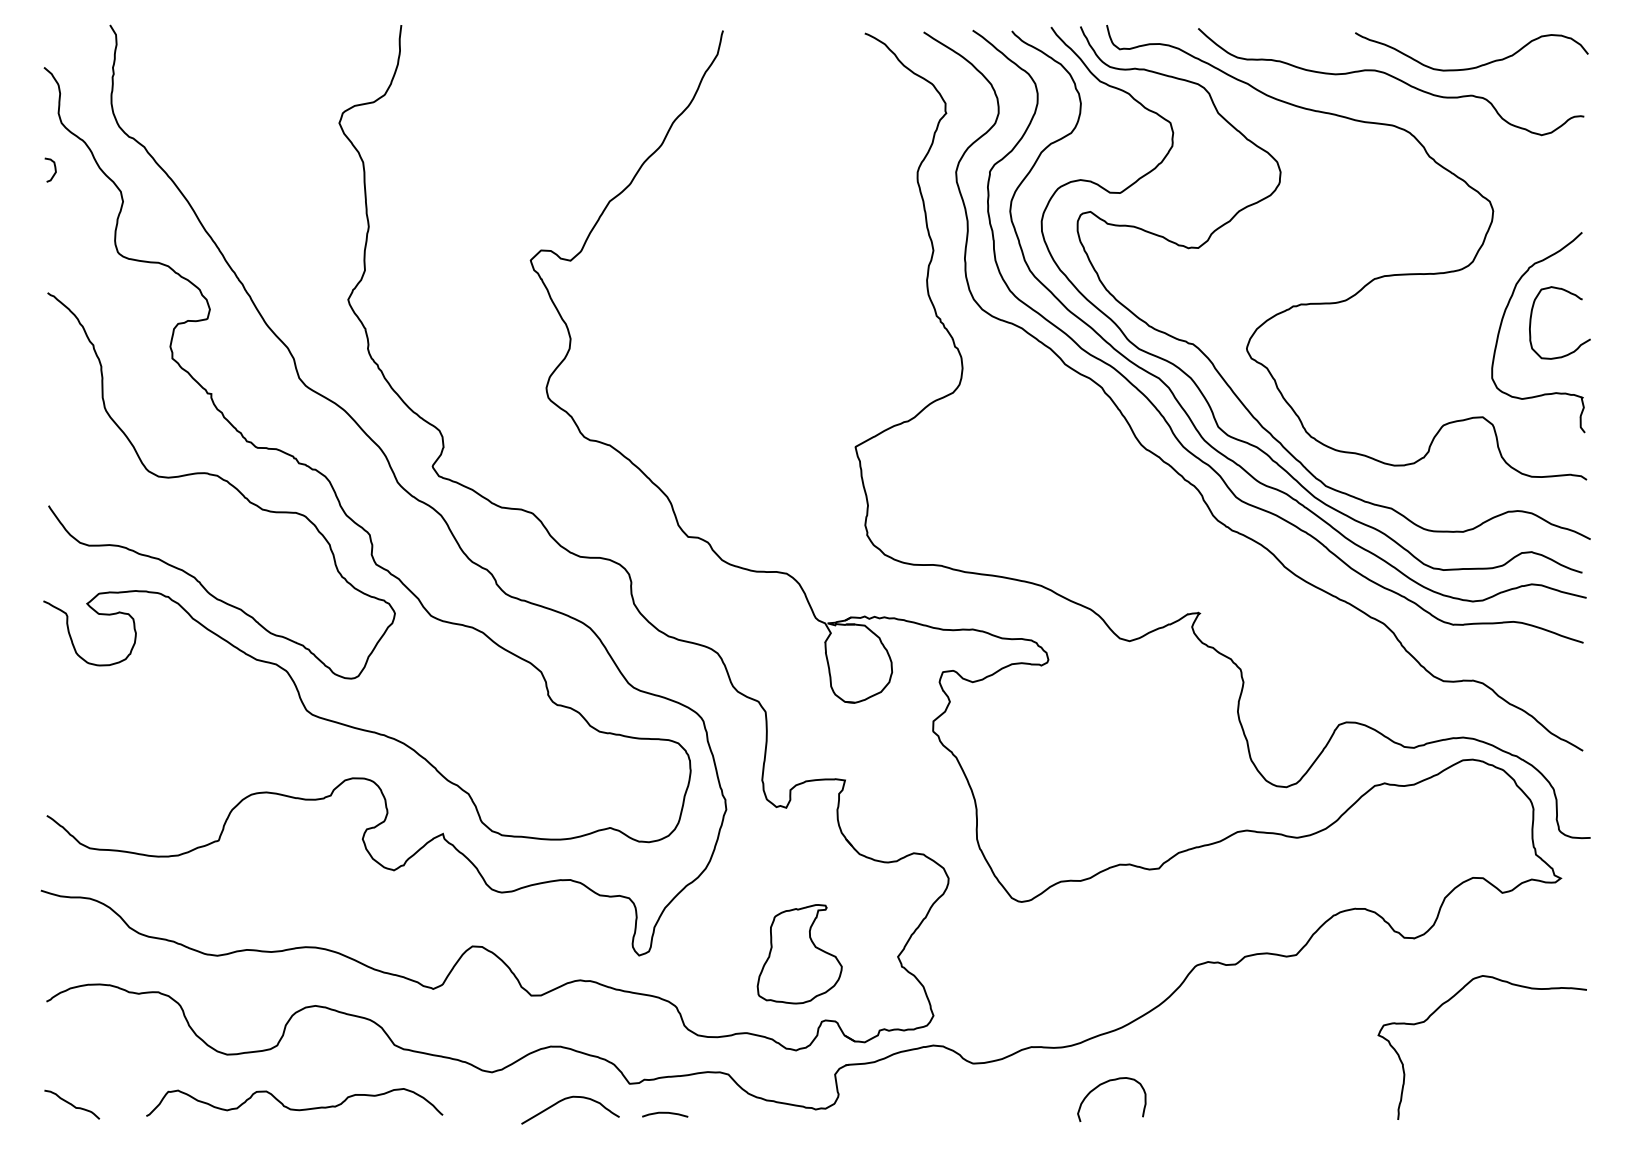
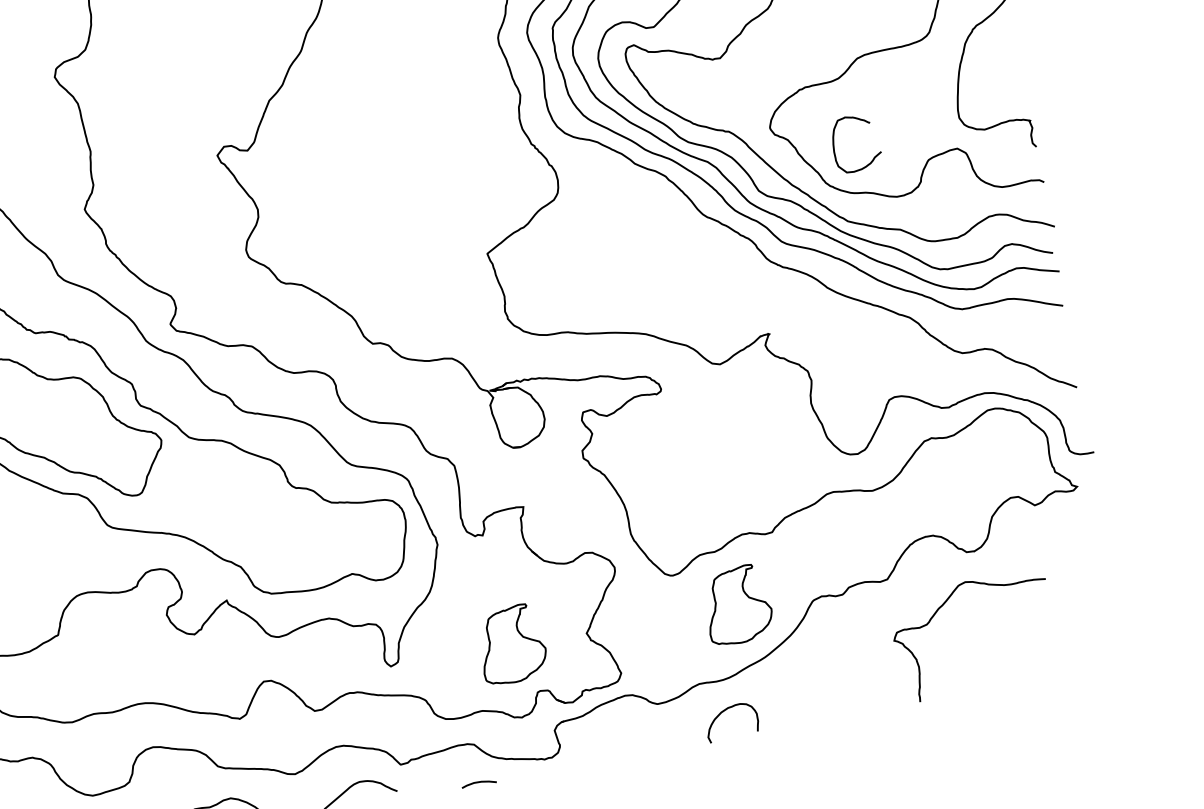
curve: (1531, 322) -> (834, 146), moved
part: (1098, 954) -> (737, 605), added
curve: (1450, 1000) -> (944, 604), moved
curve: (1103, 1084) -> (723, 711), moved
curve: (665, 1113) -> (479, 782), moved

